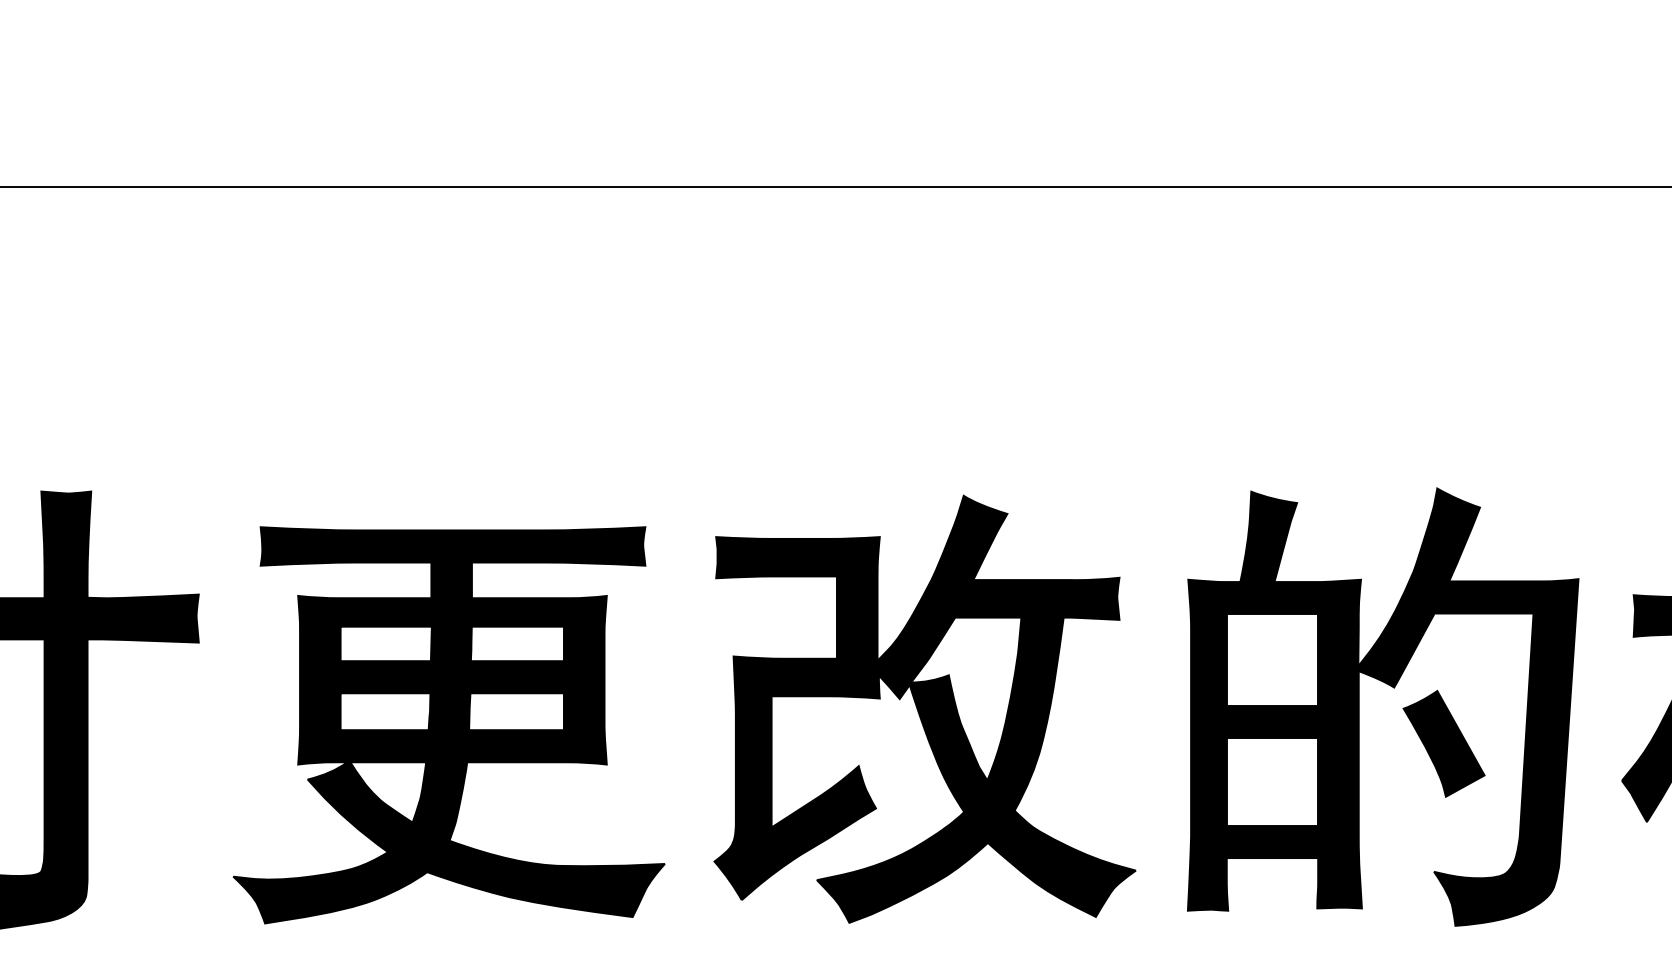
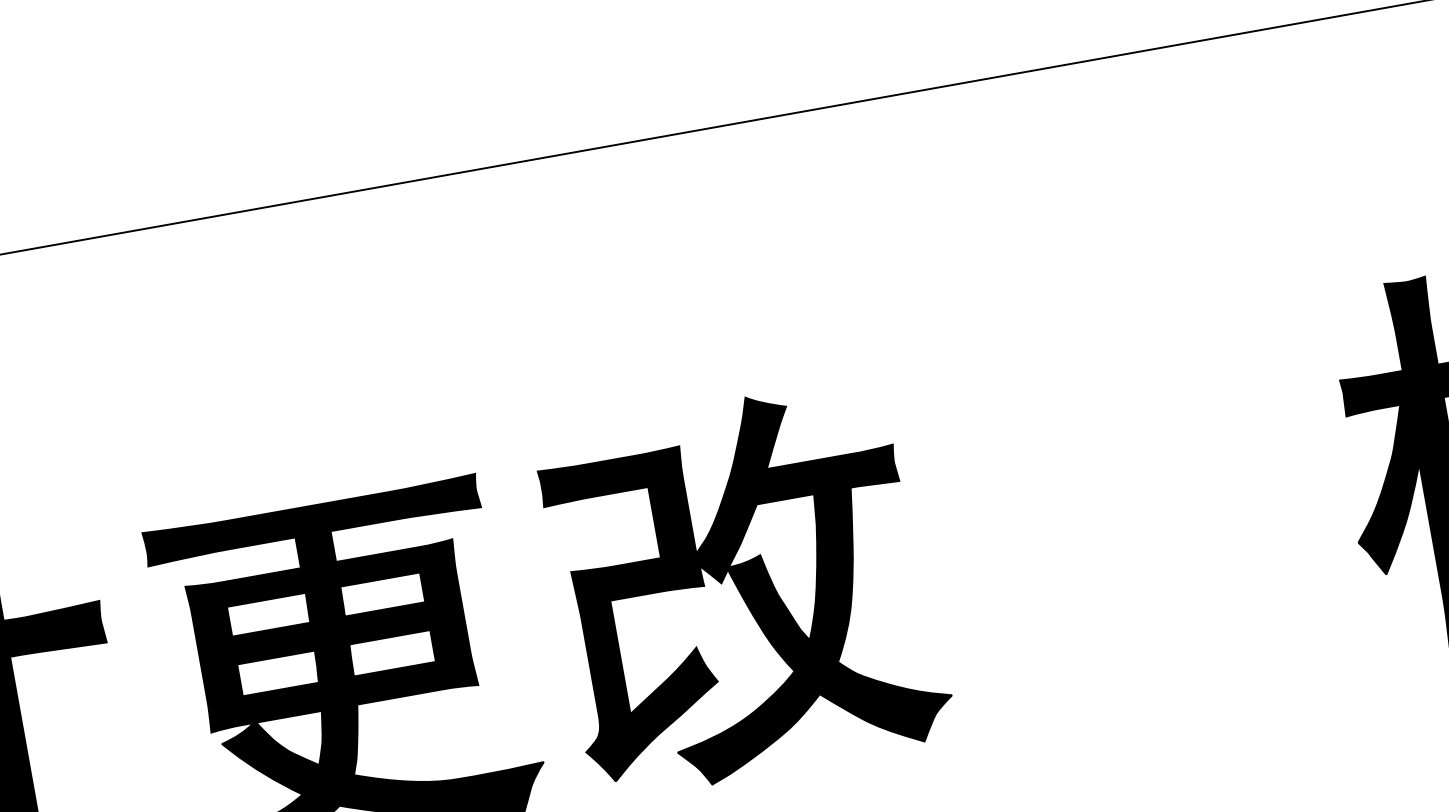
part: (1402, 708) -> (1157, 514), removed

